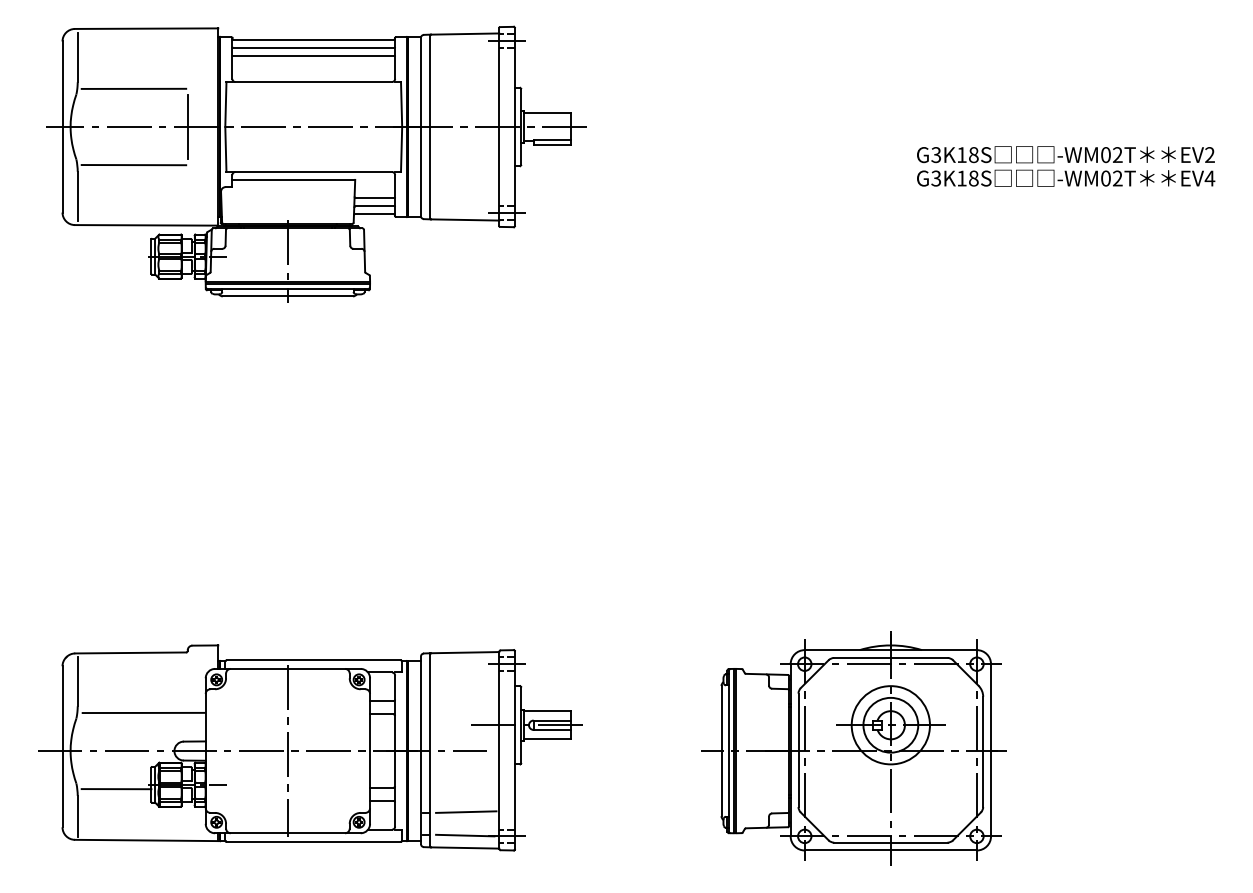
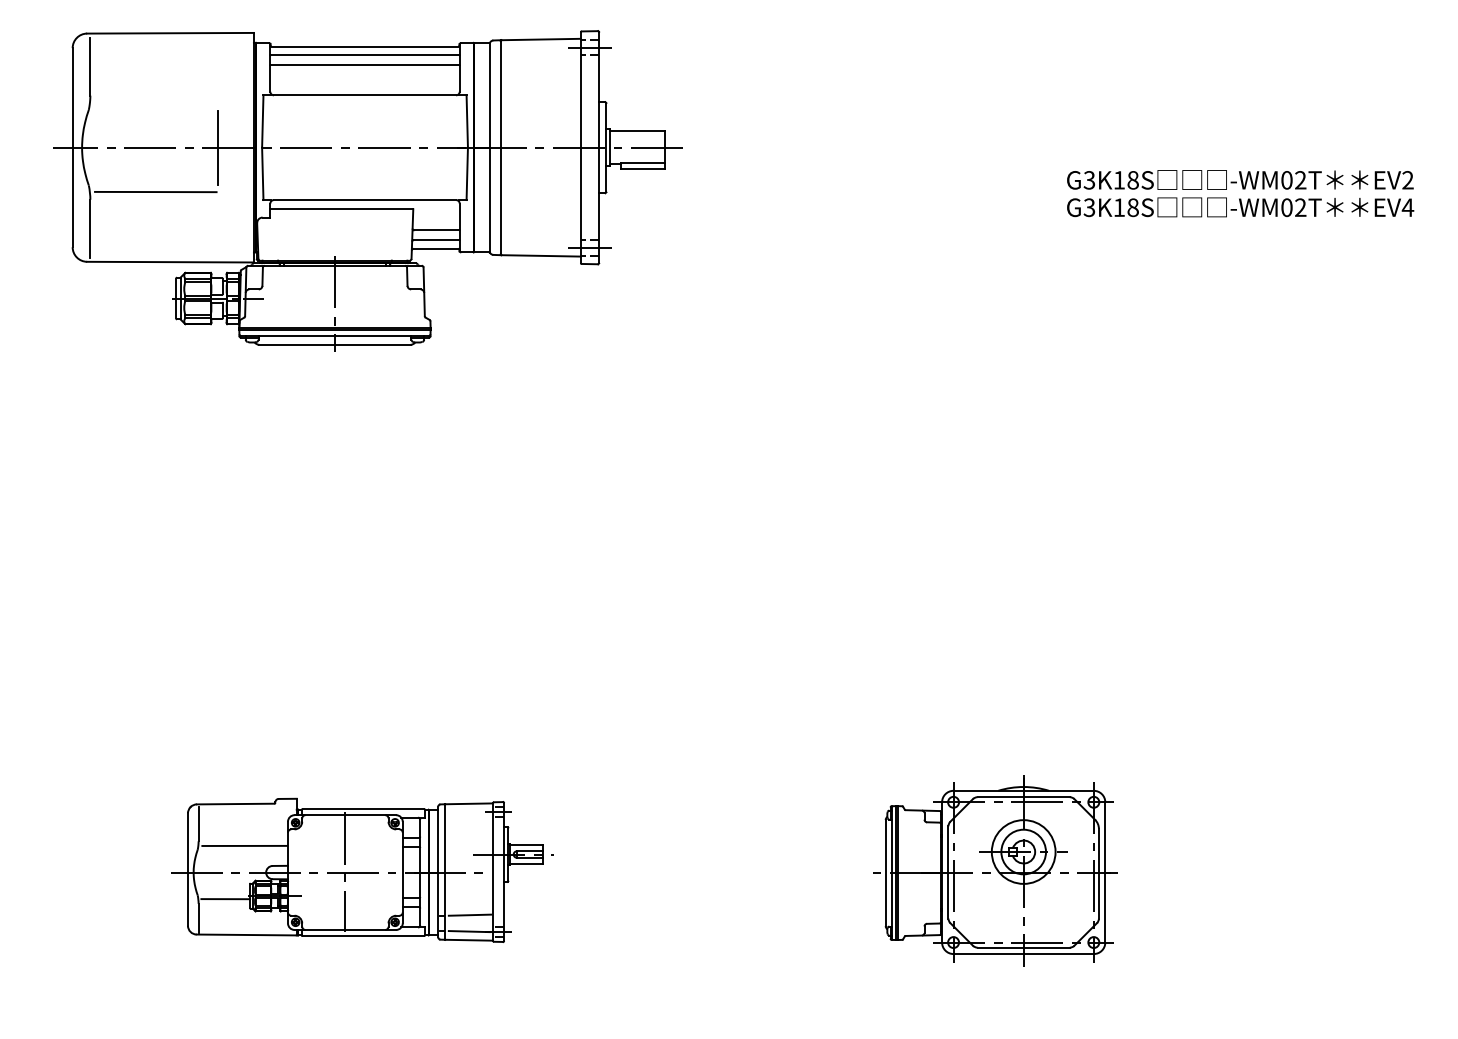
line: (133, 89) -> (155, 103), removed
part: (309, 748) -> (360, 870), size x0.6
part: (853, 748) -> (993, 870), size x0.7

